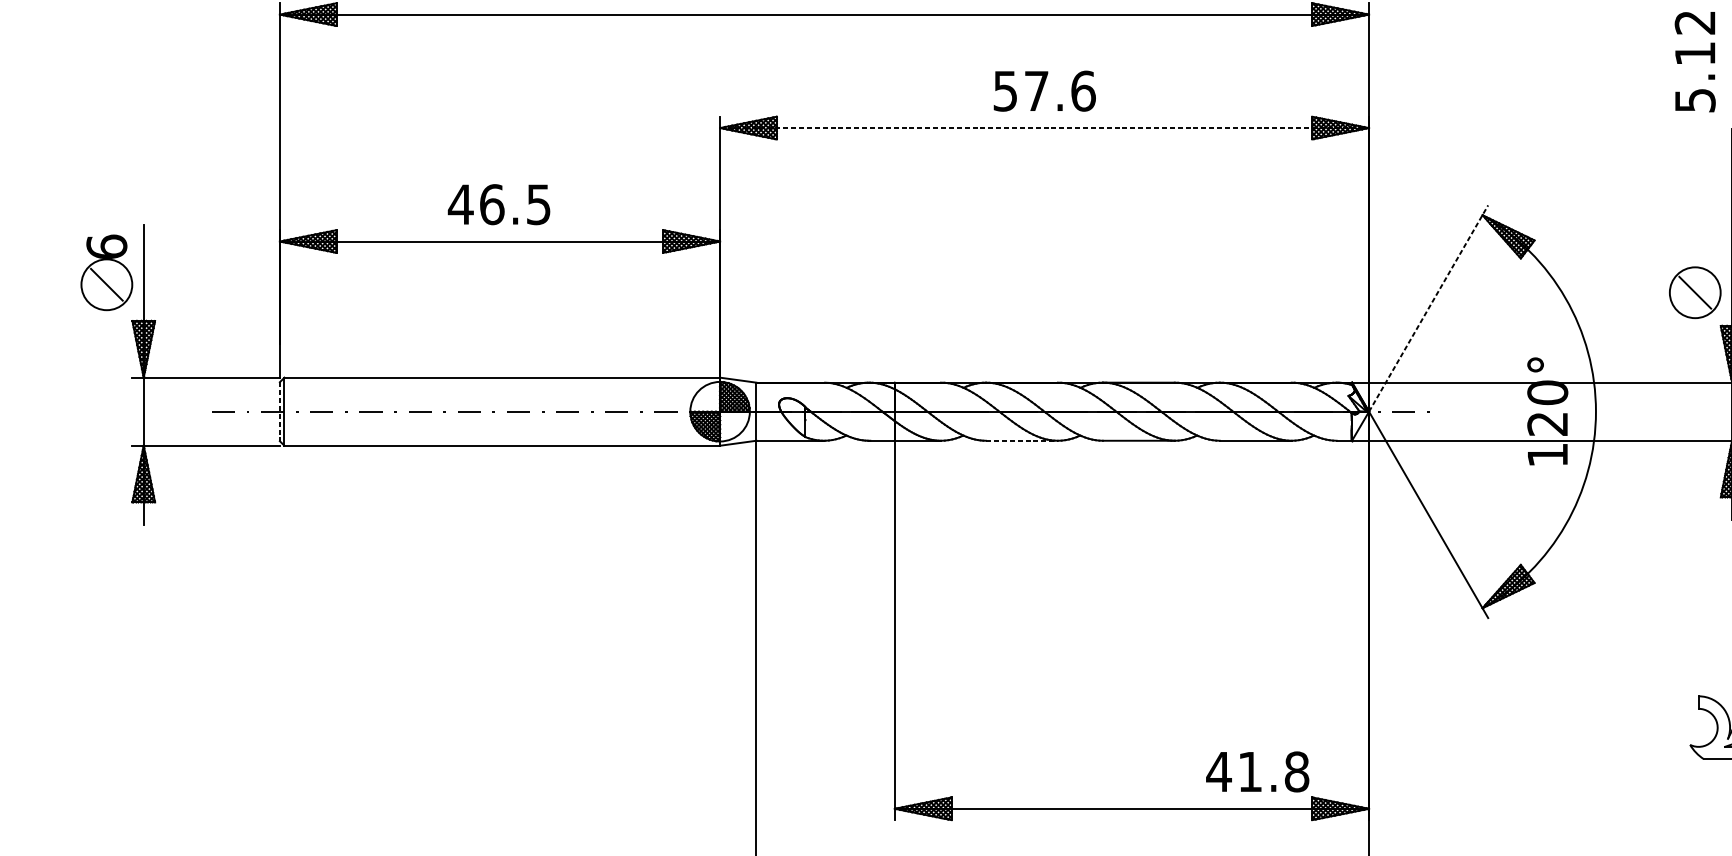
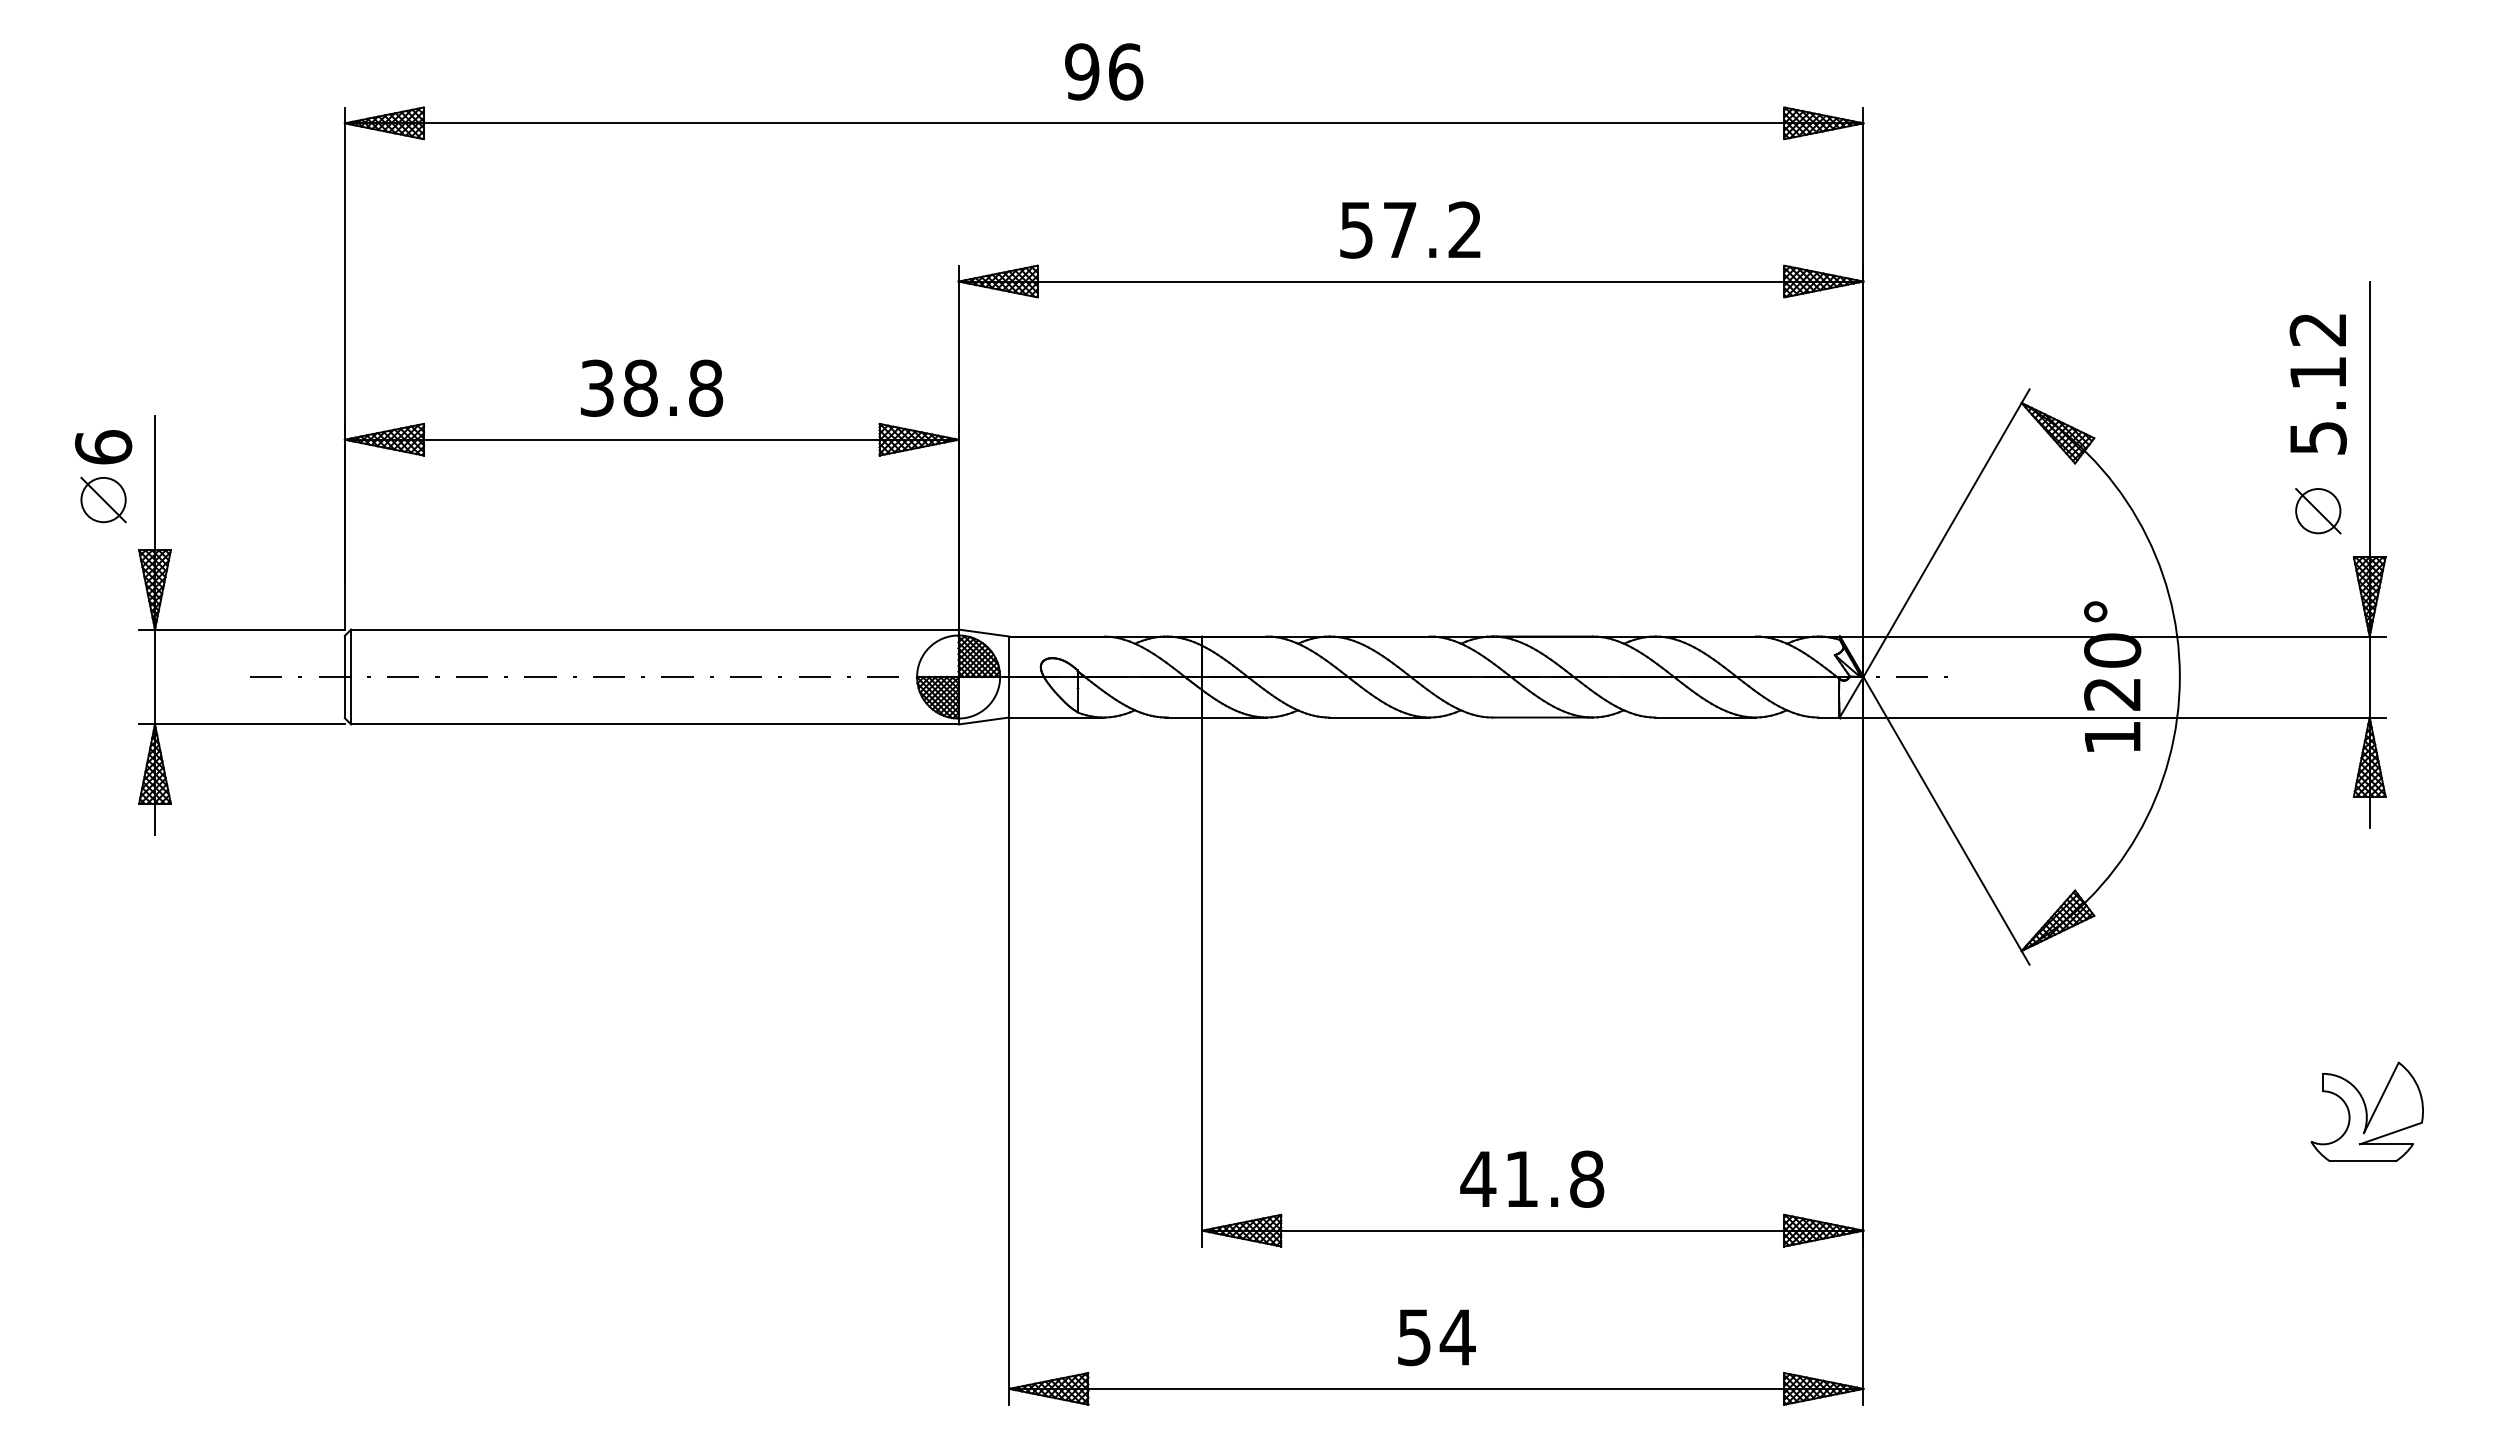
text: (1694, 62) -> (2317, 384), moved
text: (1083, 90) -> (1465, 229), 57.6 -> 57.2
line: (1044, 128) -> (1411, 281), dashed -> solid
text: (499, 204) -> (651, 387), 46.5 -> 38.8
circle: (106, 284) -> (103, 499), size x0.62
circle: (1695, 293) -> (2318, 511), size x0.62
line: (1428, 308) -> (1946, 532), dashed -> solid
line: (279, 412) -> (344, 677), dashed -> solid
line: (1022, 440) -> (1380, 717), dashed -> solid
text: (1257, 771) -> (1532, 1178), moved

